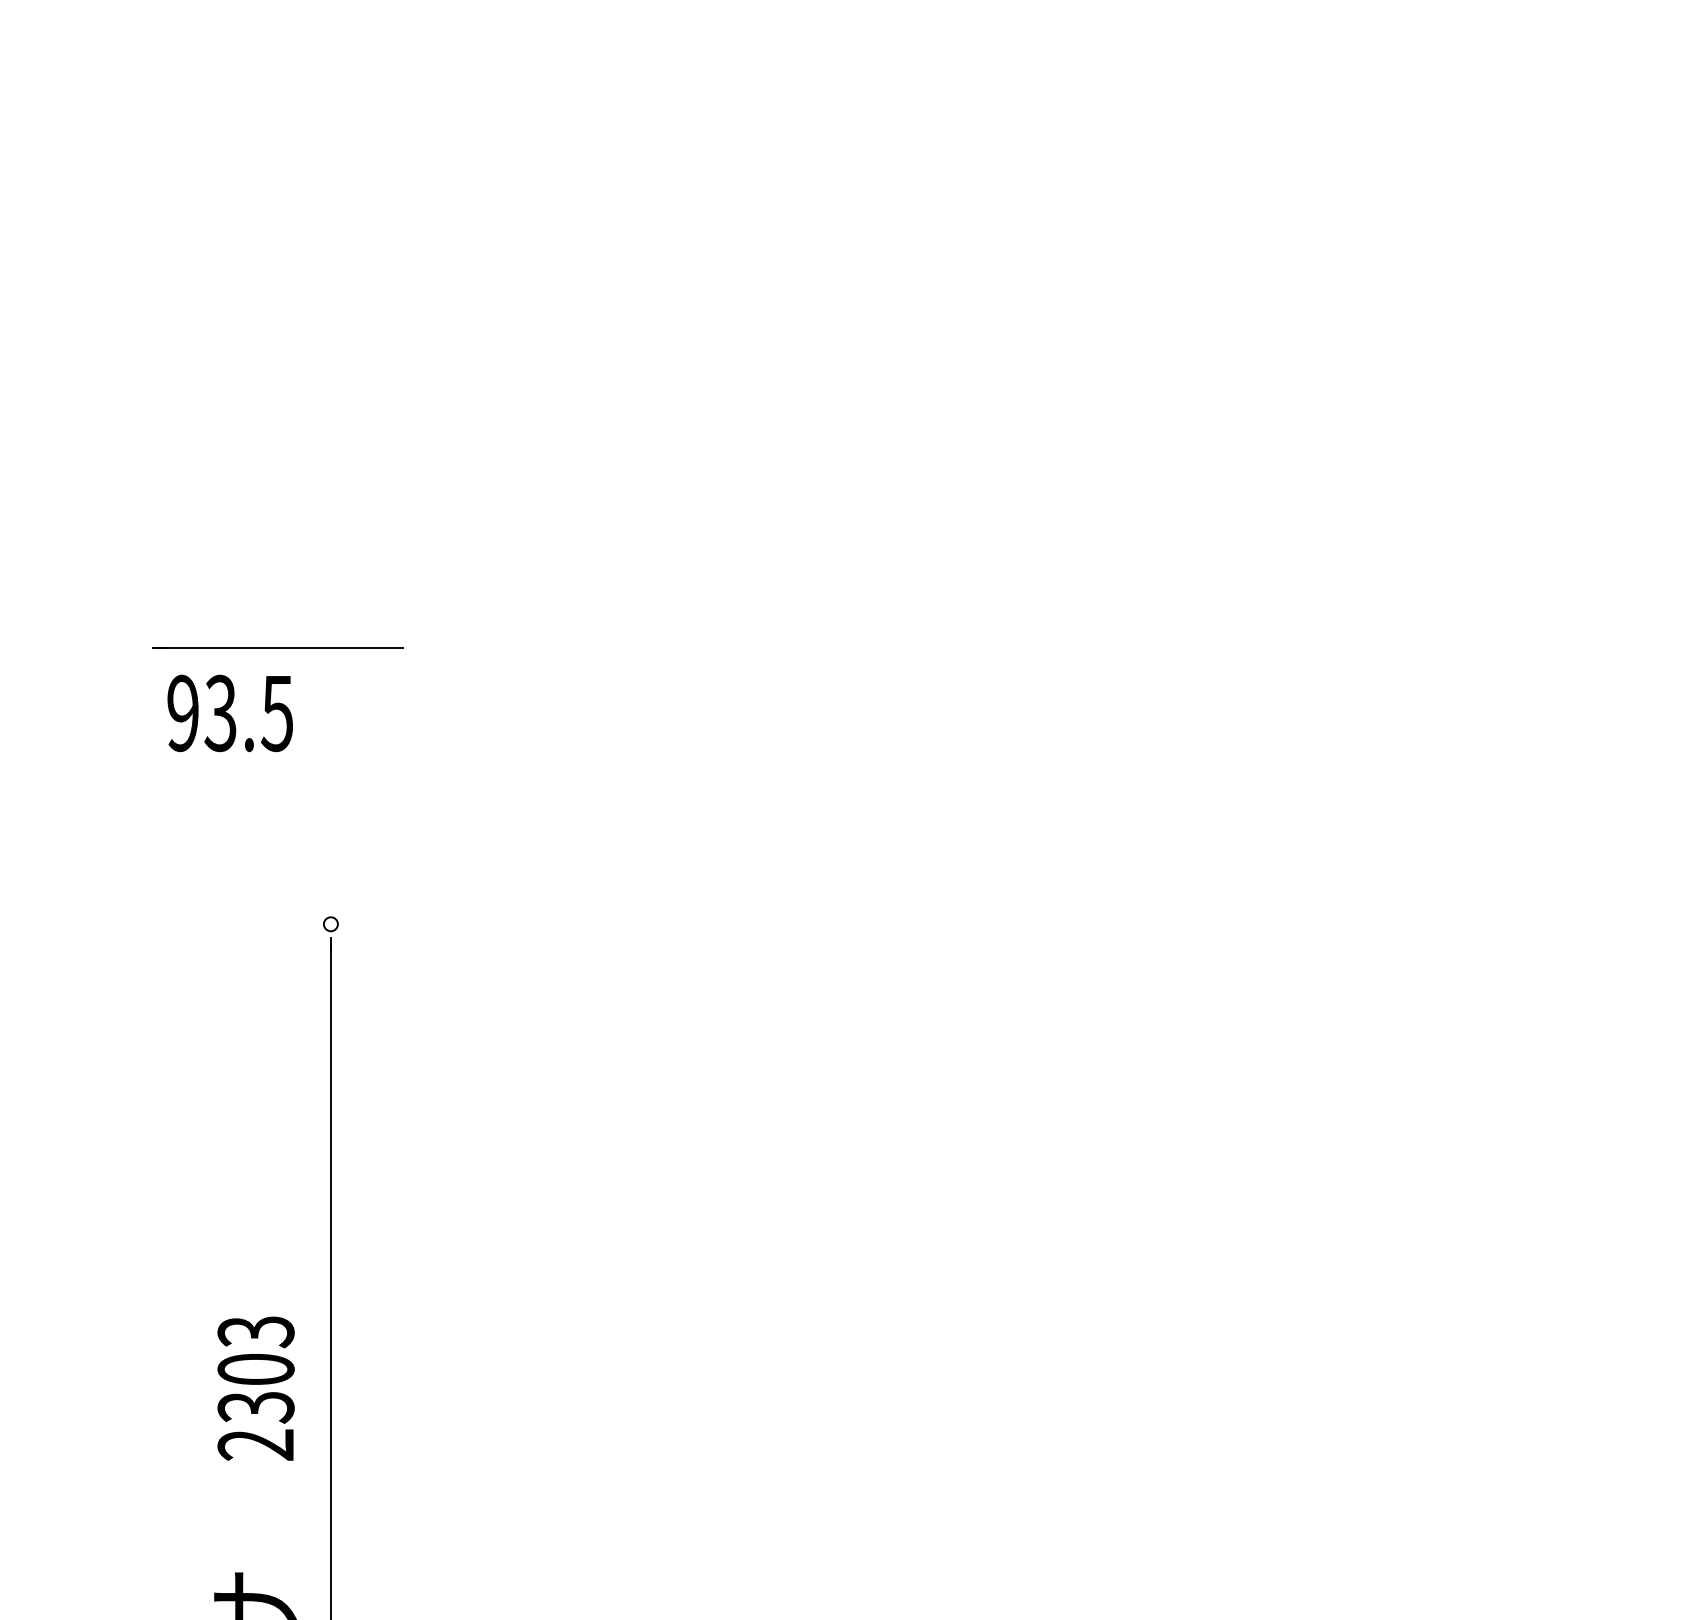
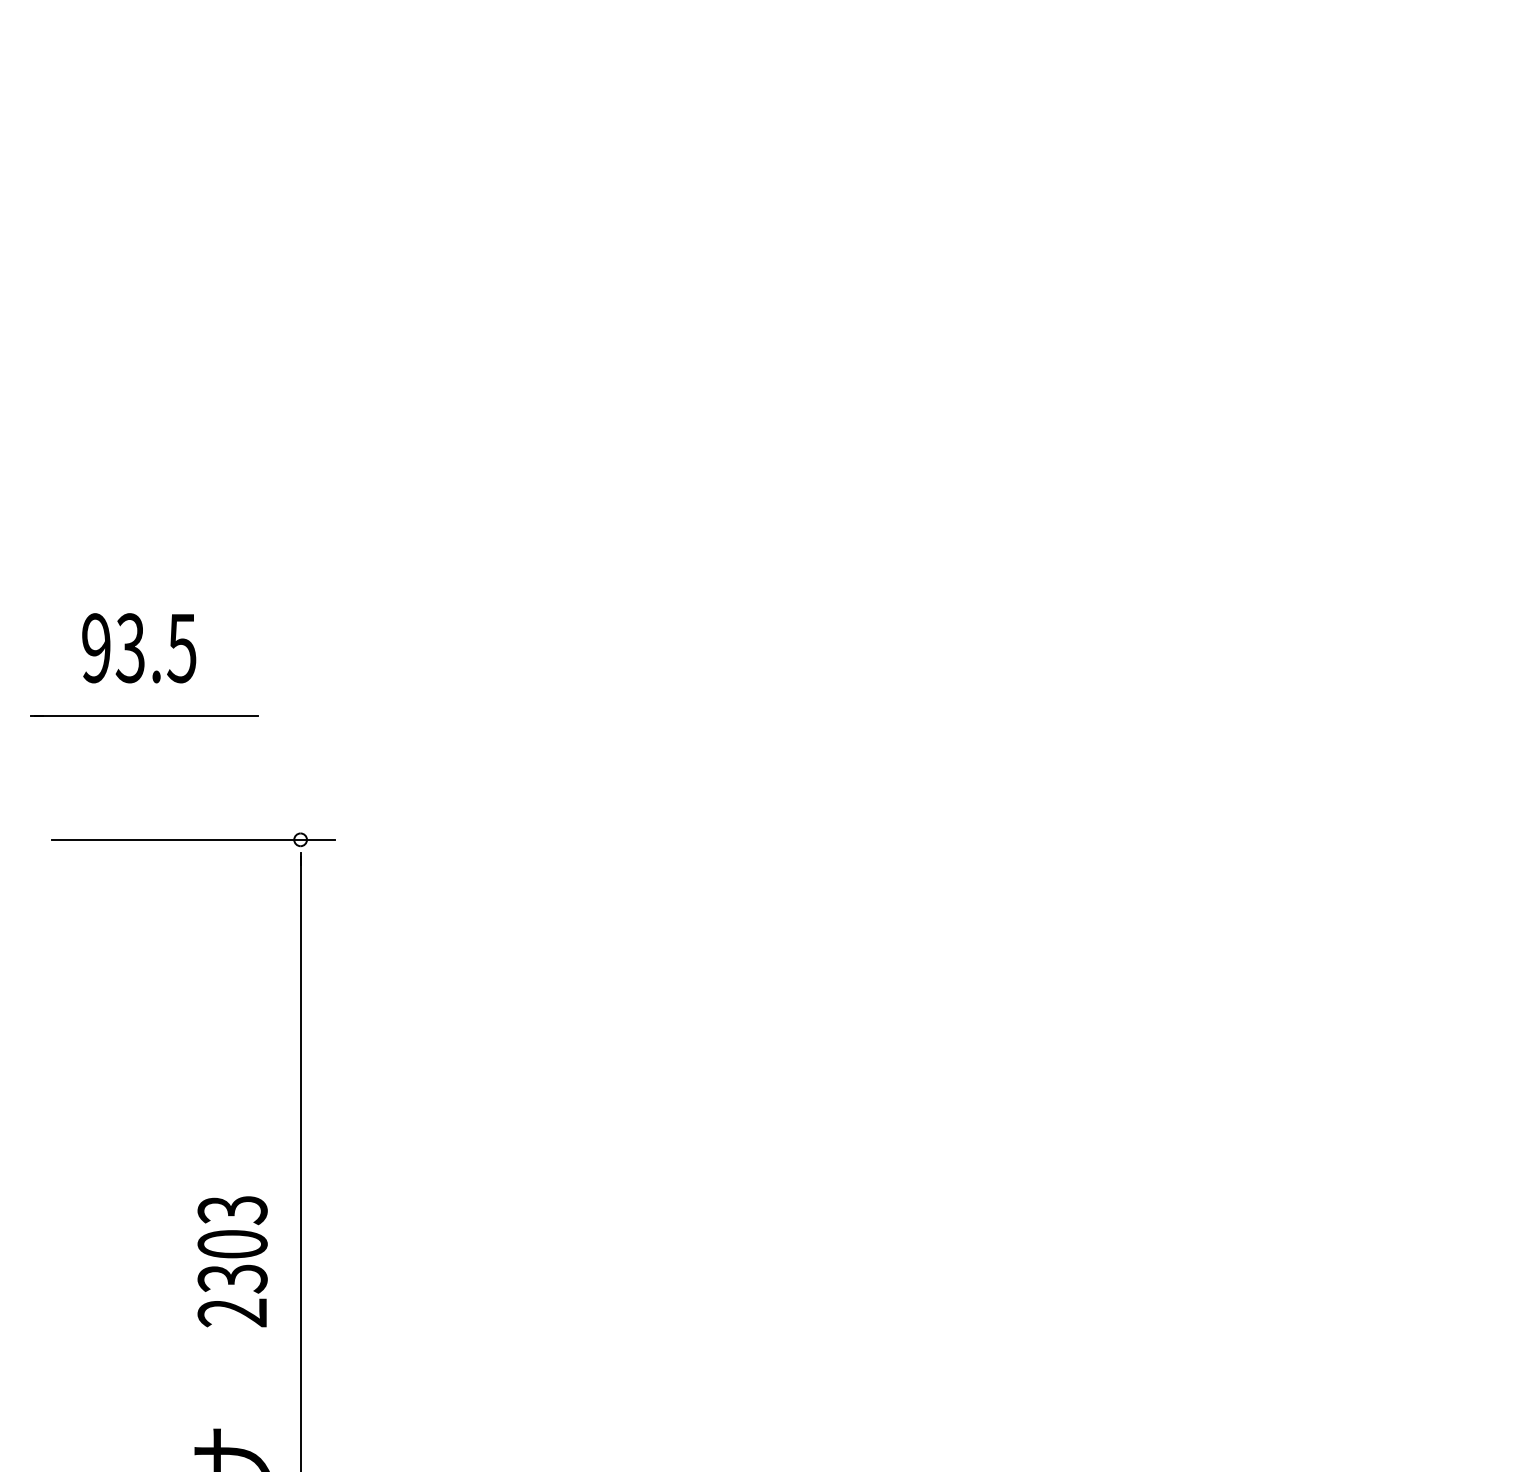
line: (277, 647) -> (144, 715), moved
text: (230, 713) -> (139, 648), moved
line: (211, 923) -> (192, 839), added

